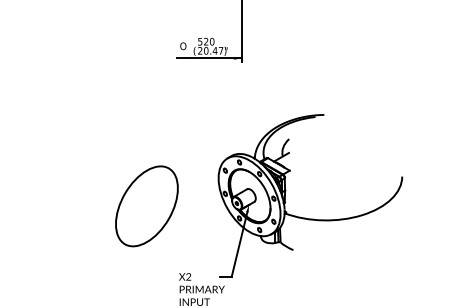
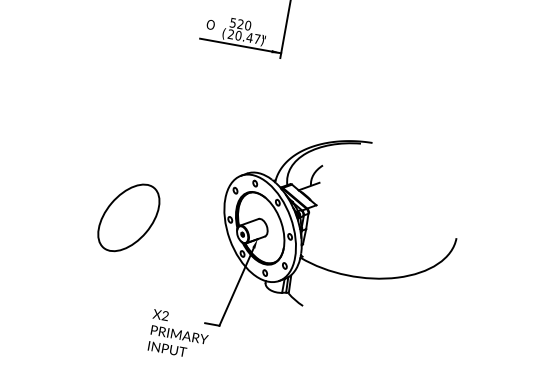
part: (146, 206) -> (128, 217), size x0.7

